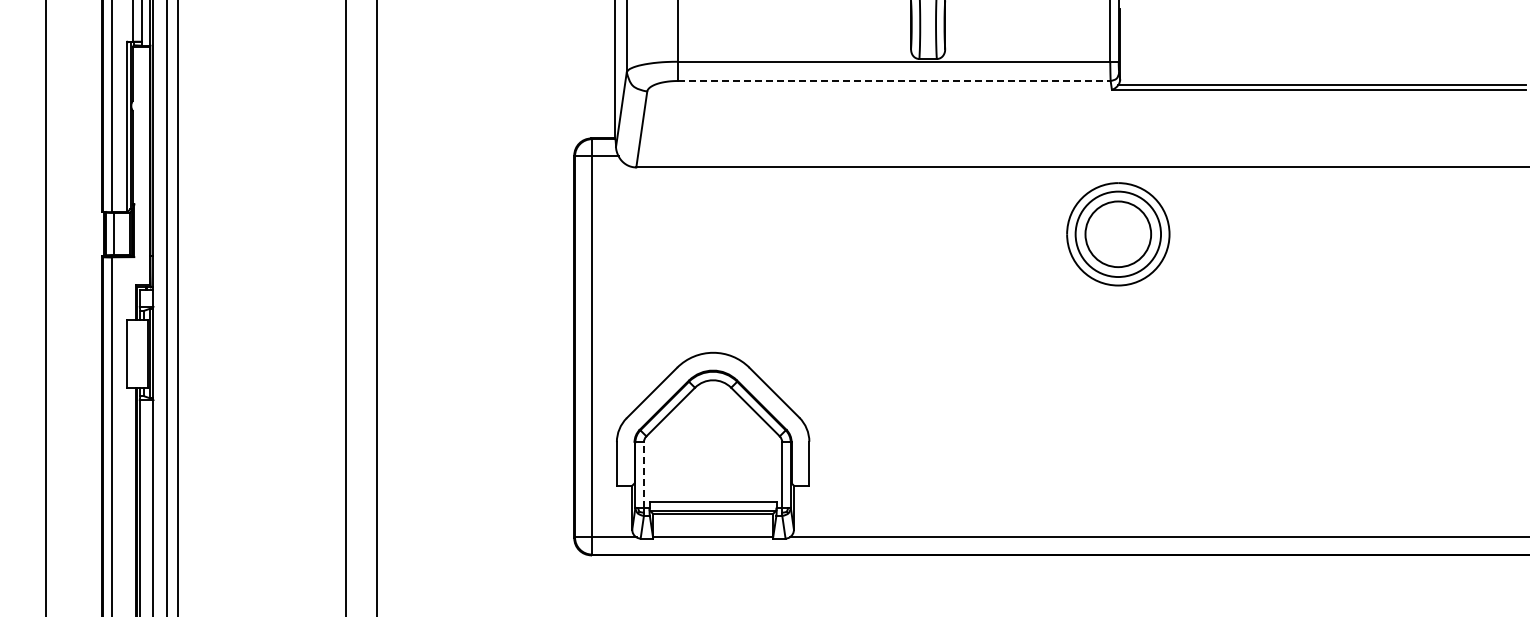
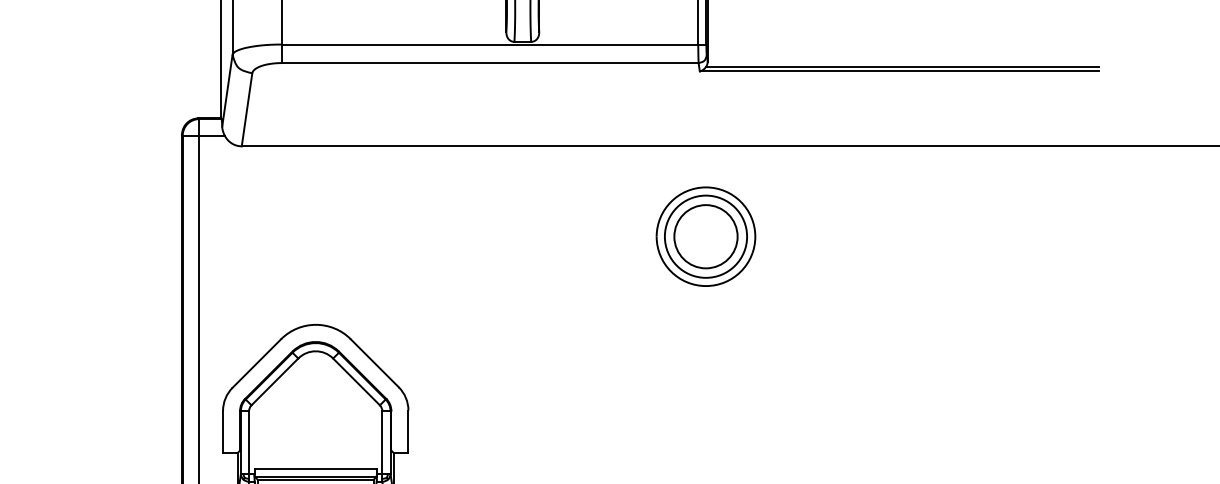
line: (894, 80) -> (490, 62), dashed -> solid
part: (1118, 234) -> (706, 236), moved
line: (643, 475) -> (248, 443), dashed -> solid

